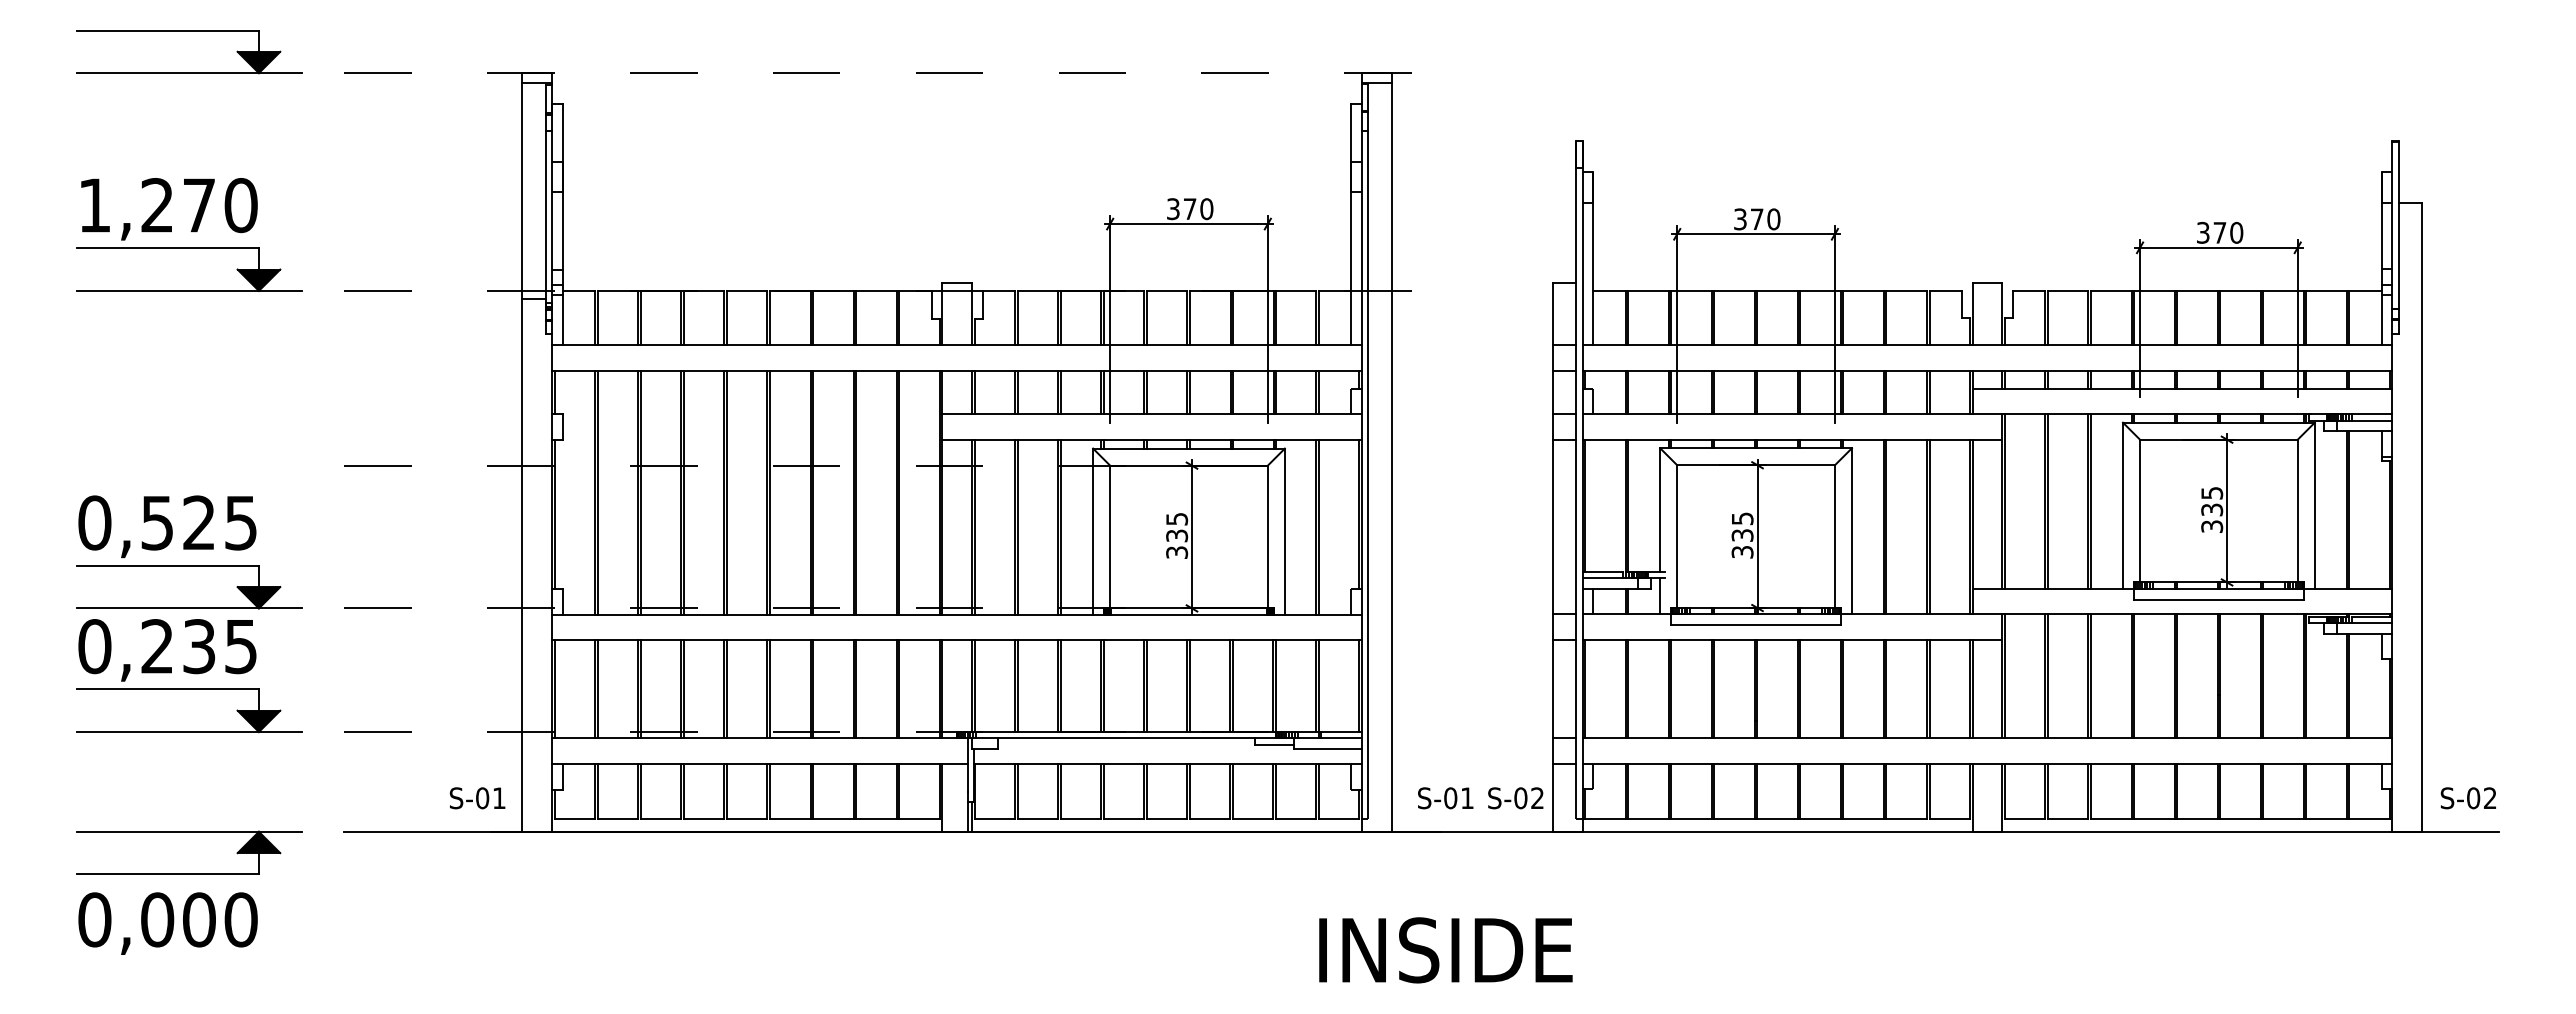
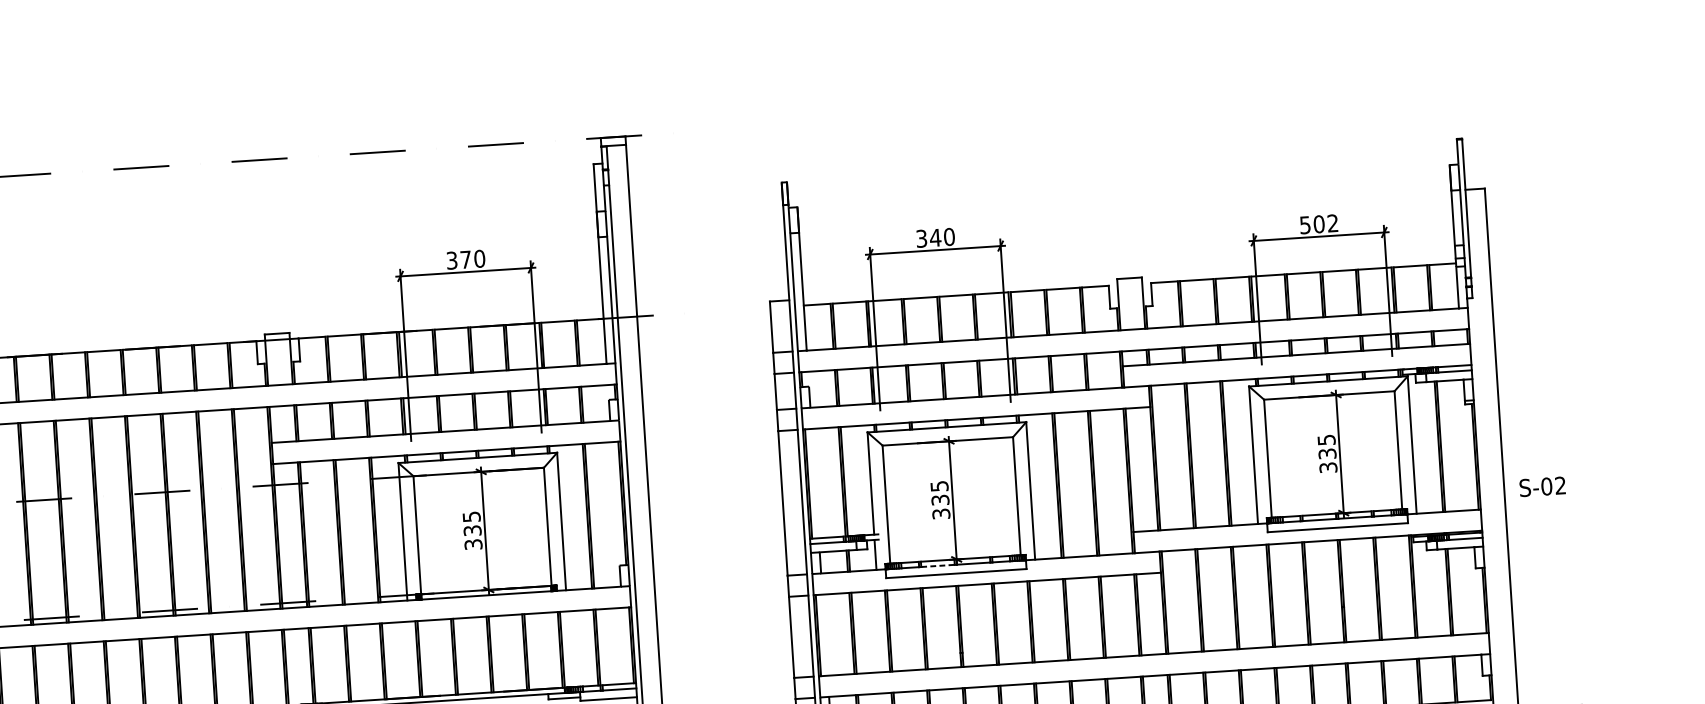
text: (1757, 218) -> (935, 237), 370 -> 340
text: (2220, 232) -> (1319, 223), 370 -> 502
line: (1735, 614) -> (938, 565), solid -> dashed
text: (2467, 798) -> (1541, 487), moved

